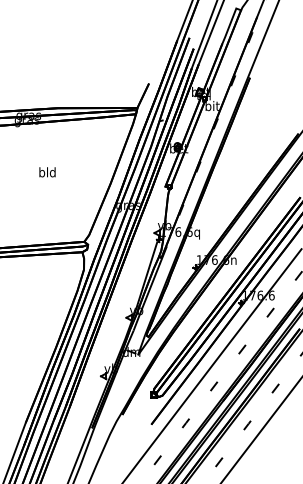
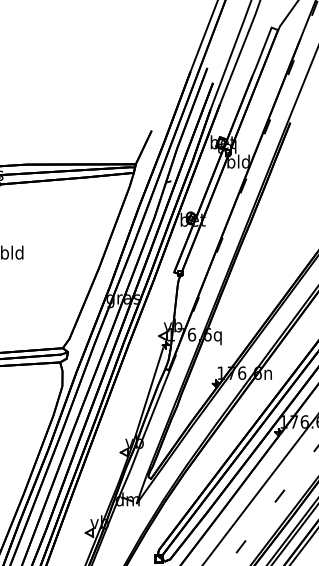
text: (212, 106) -> (238, 162), bit -> bld

